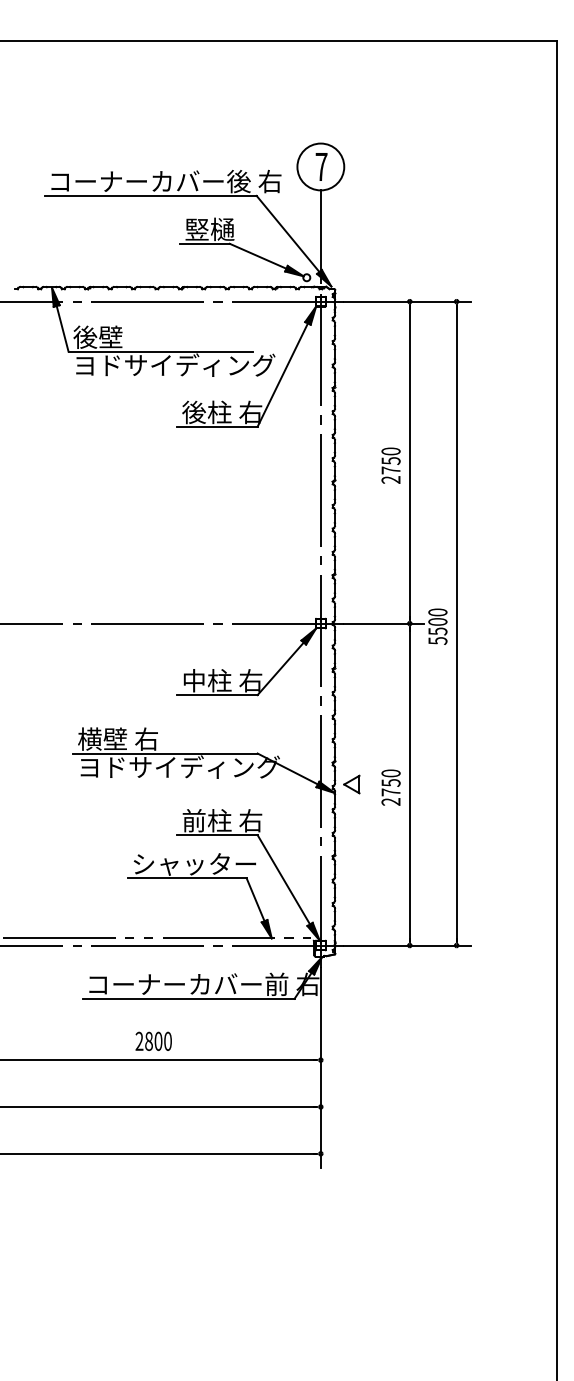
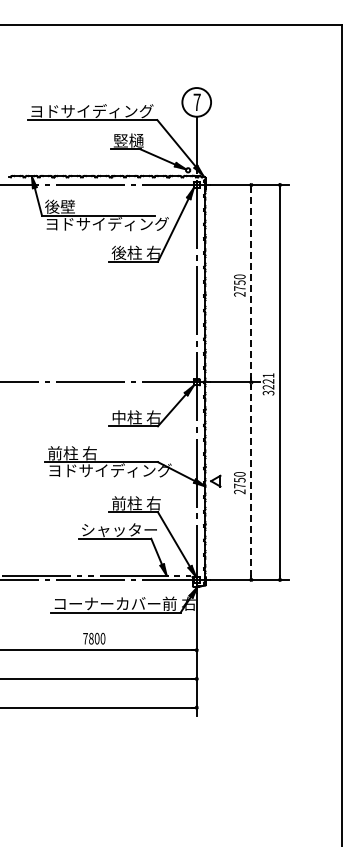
text: (165, 181) -> (101, 111), コーナーカバー後 右 -> ヨドサイディング
line: (410, 462) -> (251, 283), solid -> dashed
text: (437, 626) -> (268, 384), 5500 -> 3221
text: (103, 739) -> (63, 453), 横壁 右 -> 前柱 右
line: (410, 785) -> (251, 481), solid -> dashed
text: (139, 1041) -> (85, 638), 2800 -> 7800

